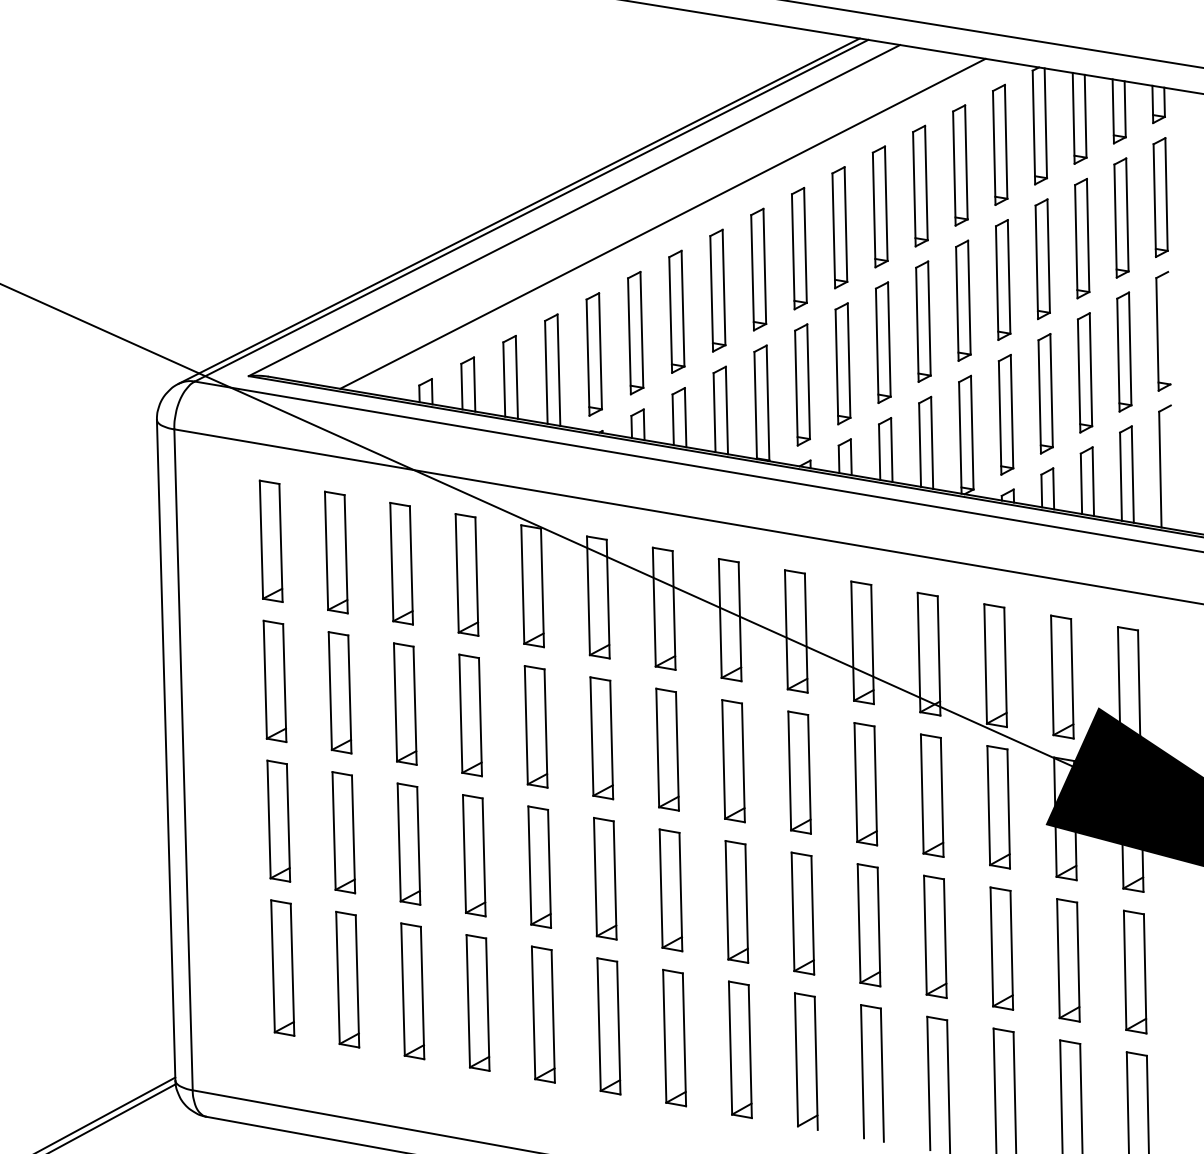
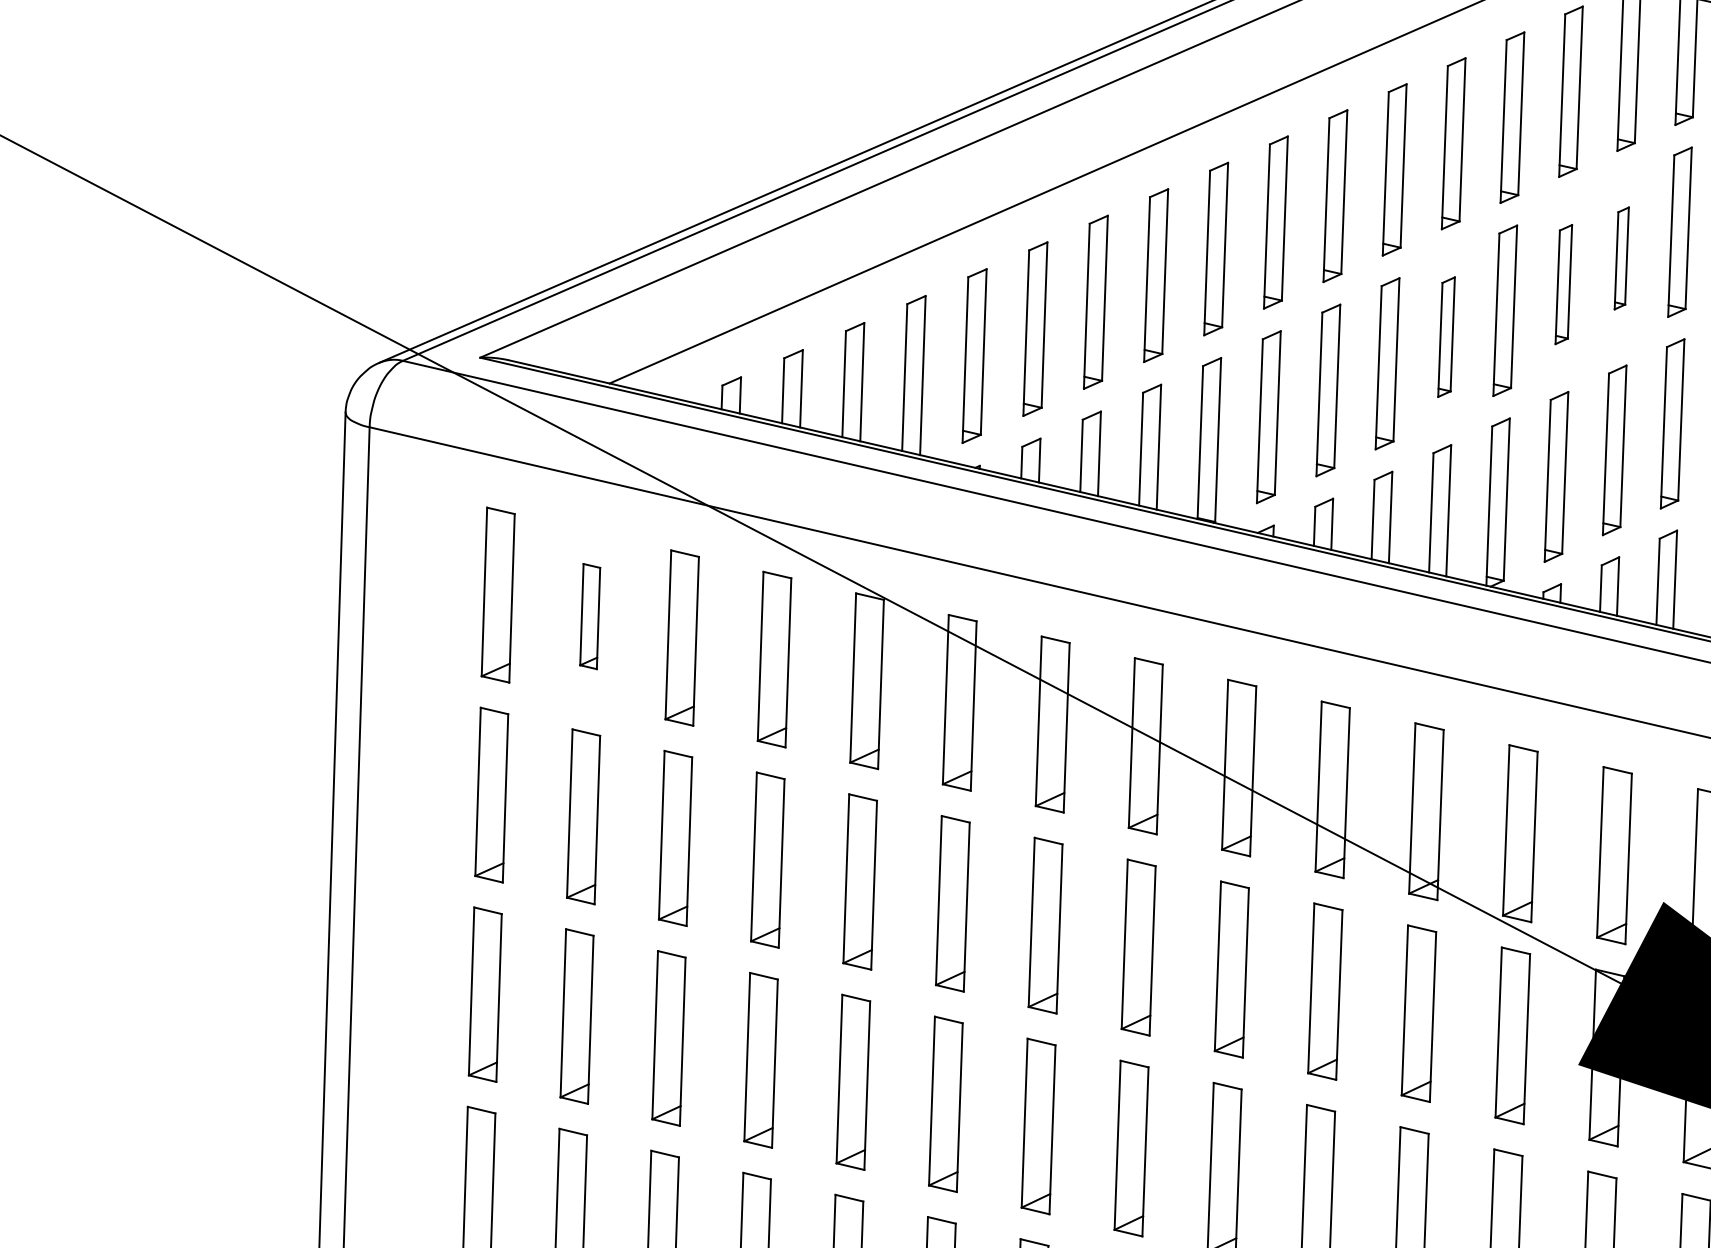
part: (1042, 259) -> (1621, 258), size x0.6
part: (1003, 279) -> (1564, 283), size x0.7
part: (923, 321) -> (1446, 336), size x0.7
part: (336, 552) -> (590, 616), size x0.6

